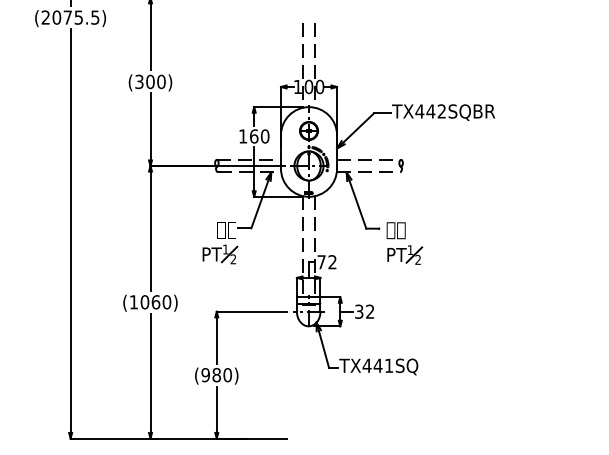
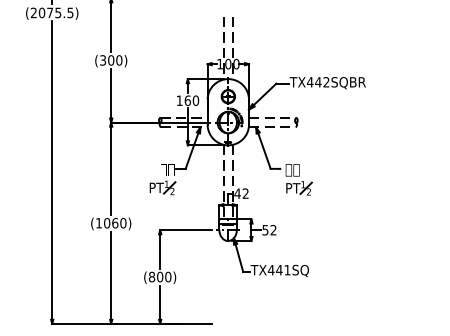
text: (321, 262) -> (237, 193), 72 -> 42
text: (359, 310) -> (265, 229), 32 -> 52
text: (210, 375) -> (155, 277), (980) -> (800)

